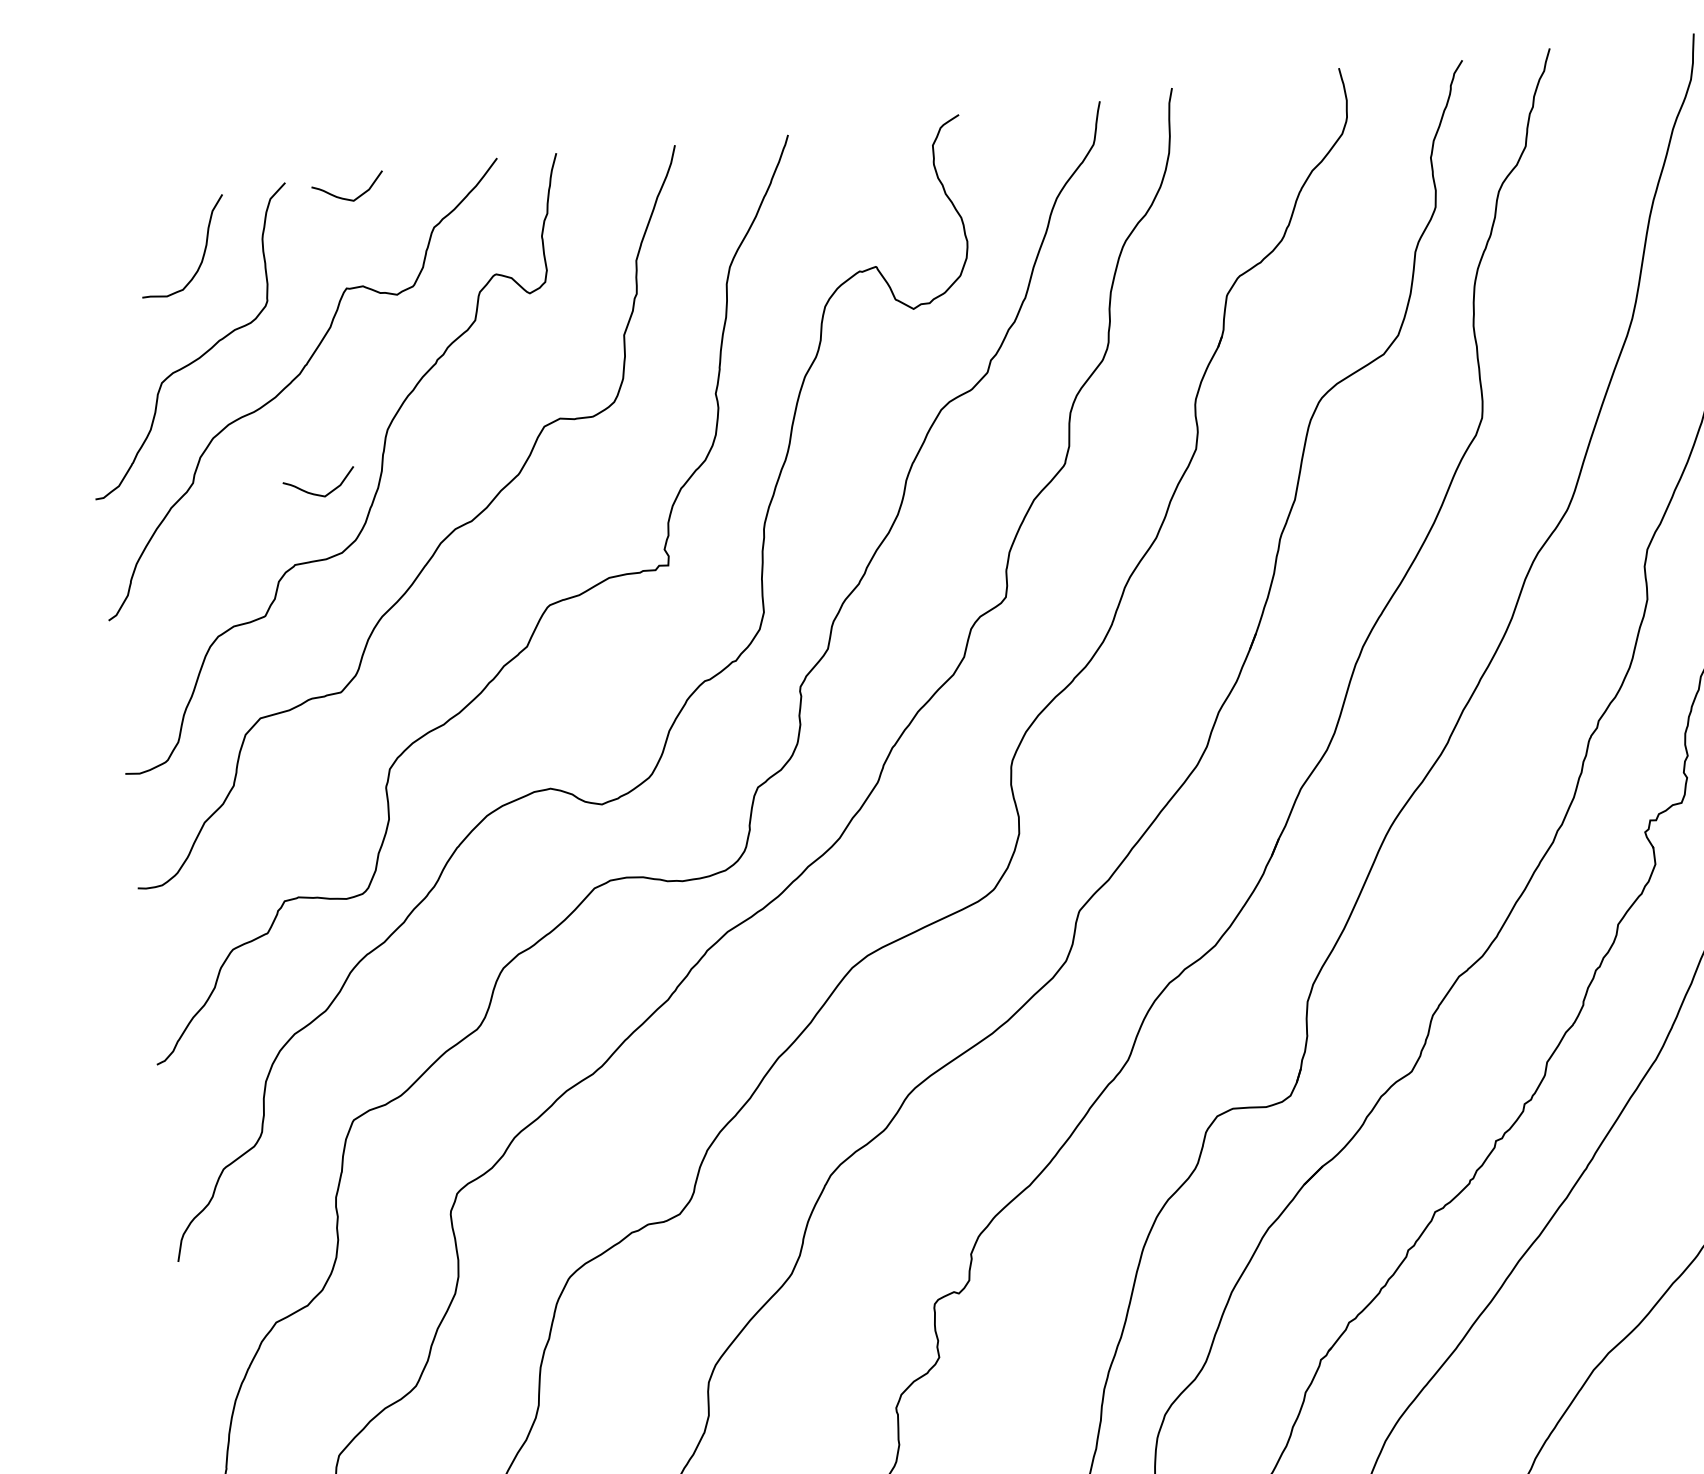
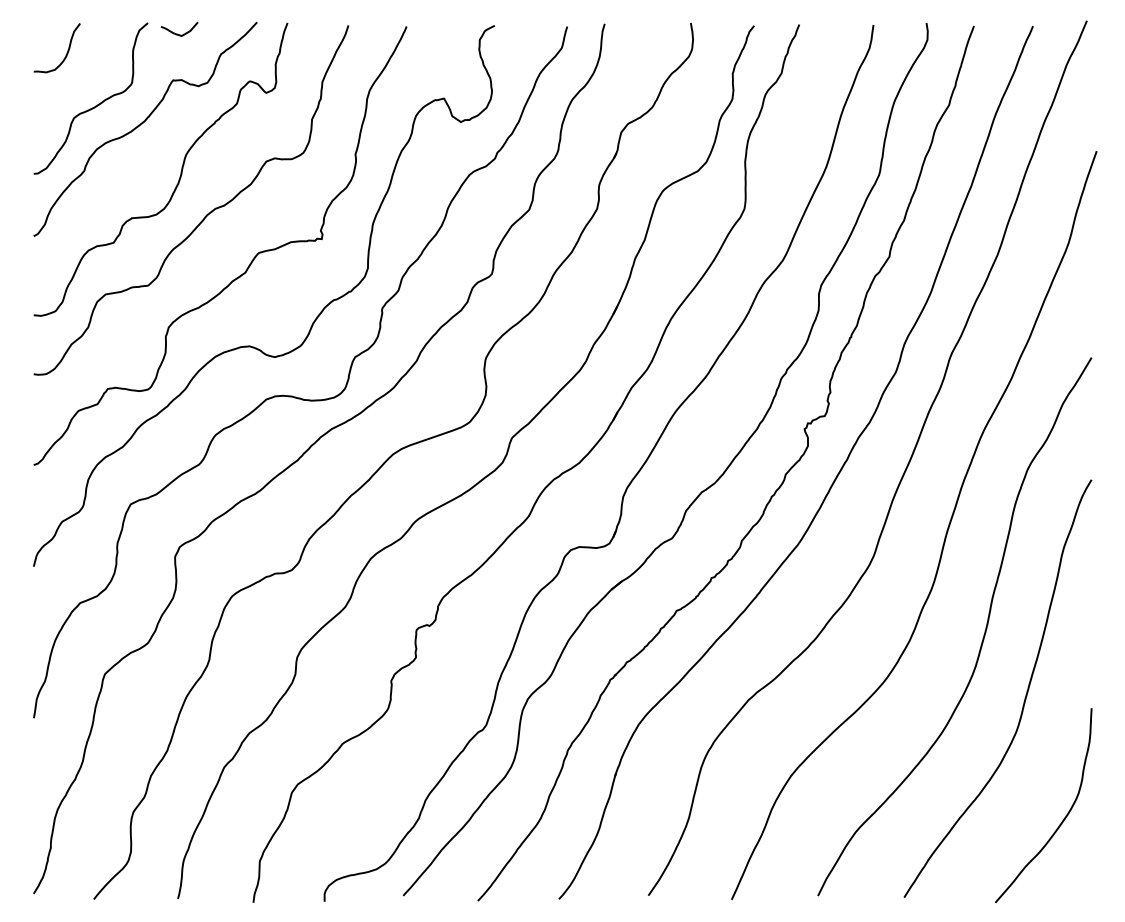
curve: (201, 253) -> (66, 52), moved
curve: (316, 492) -> (146, 182), removed

